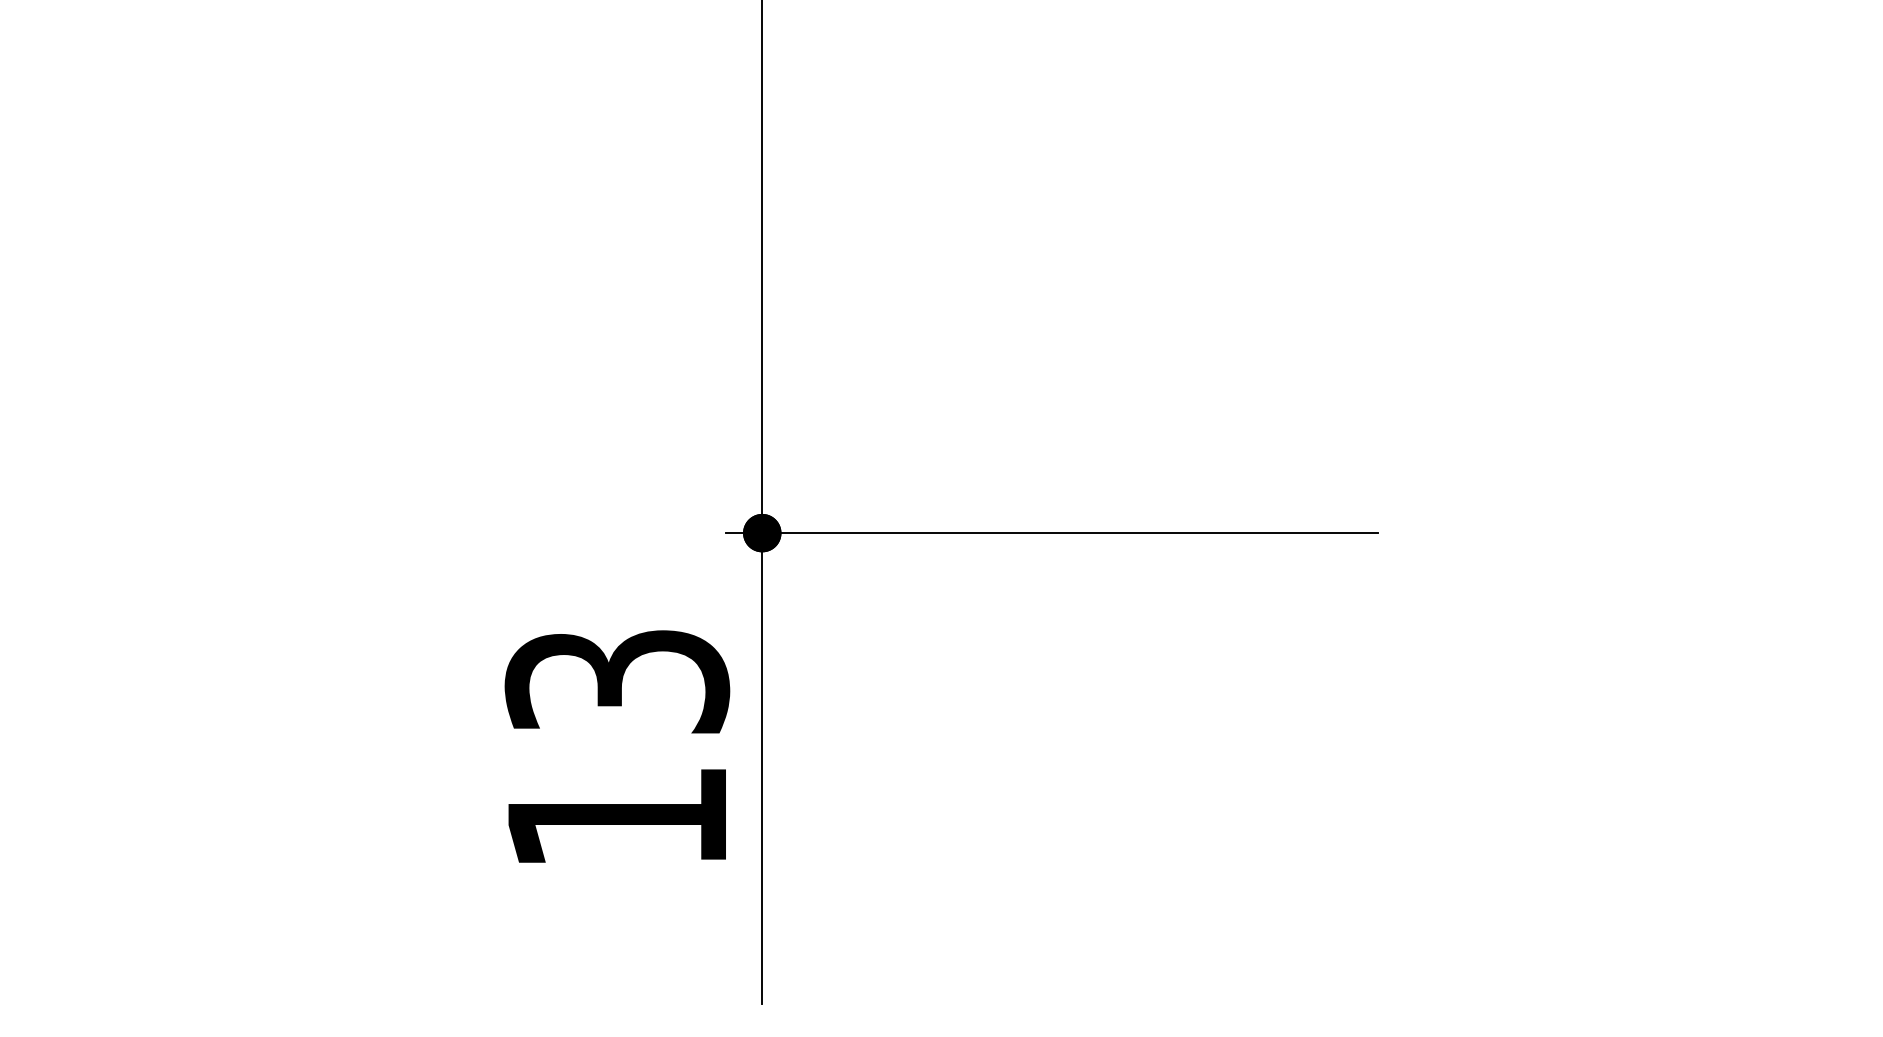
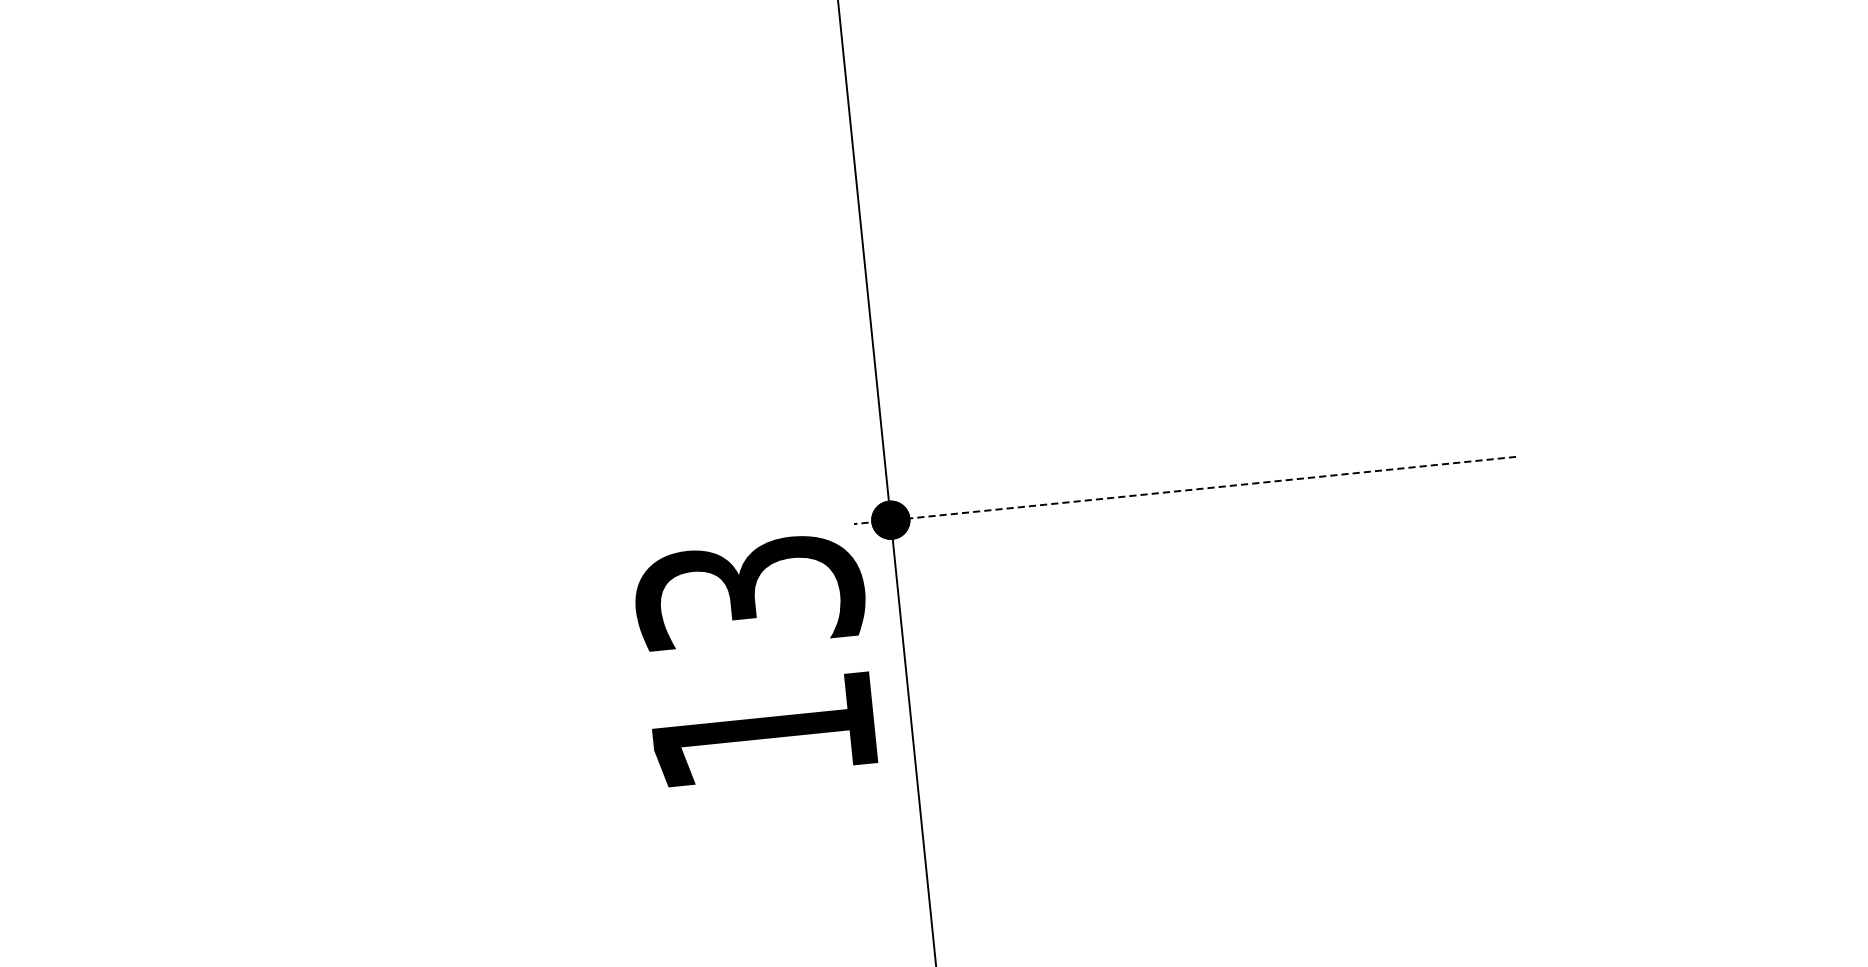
line: (1051, 533) -> (1184, 490), solid -> dashed
text: (617, 746) -> (756, 659), moved

